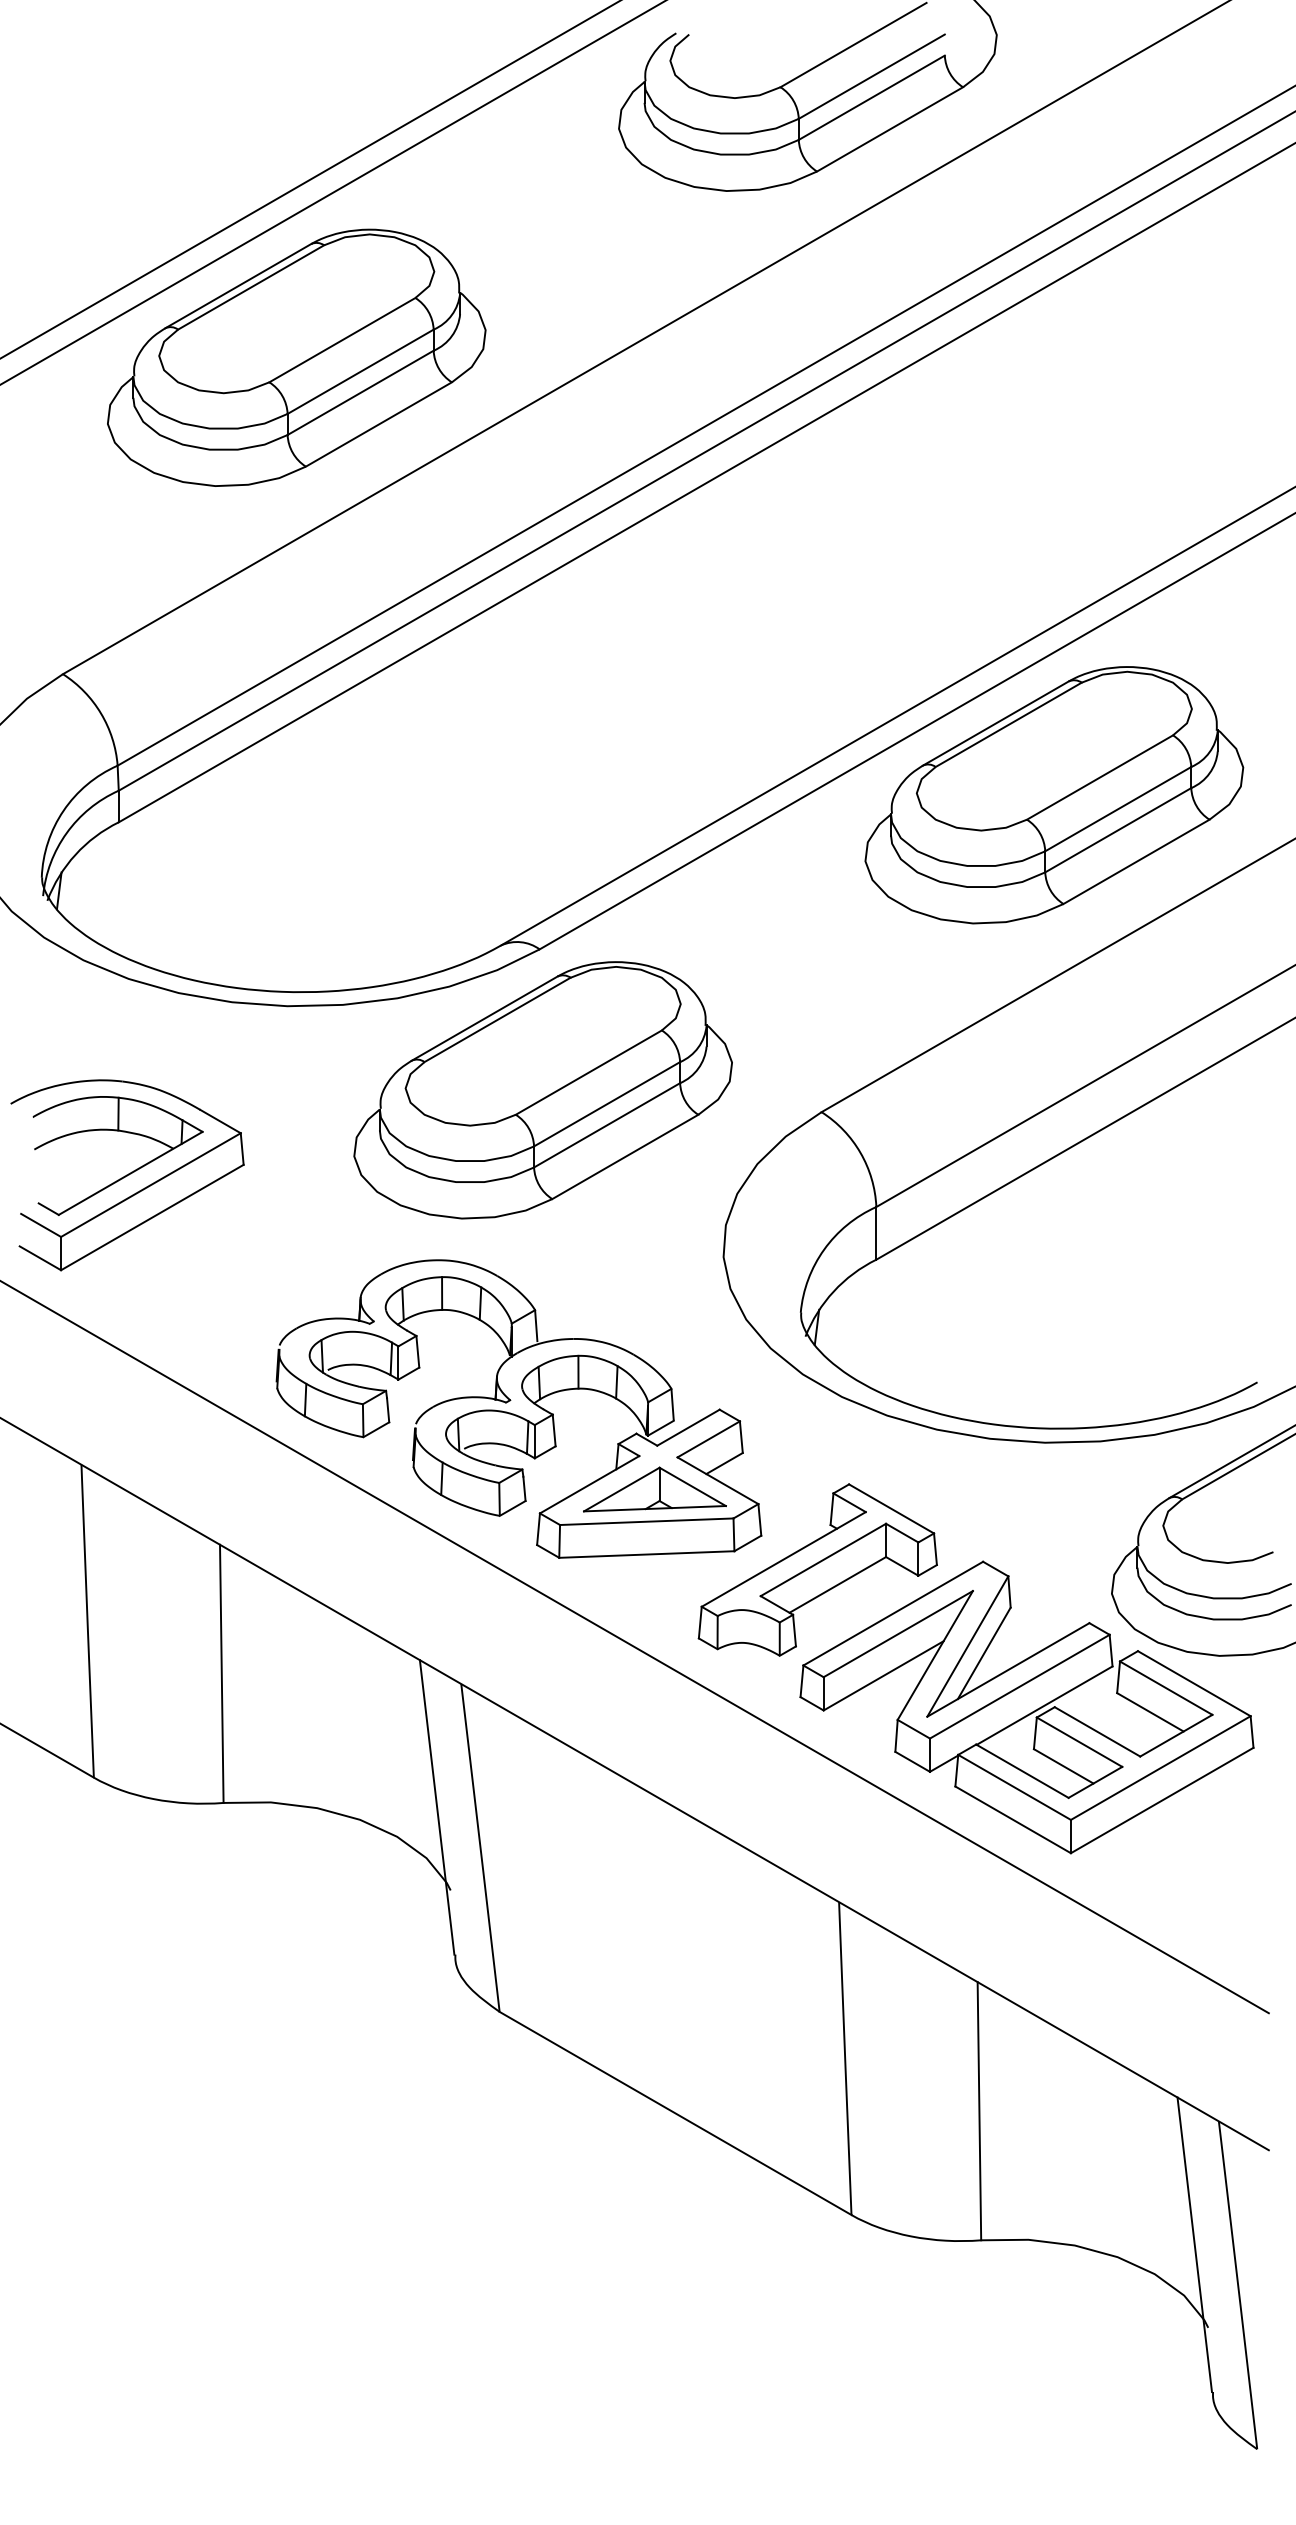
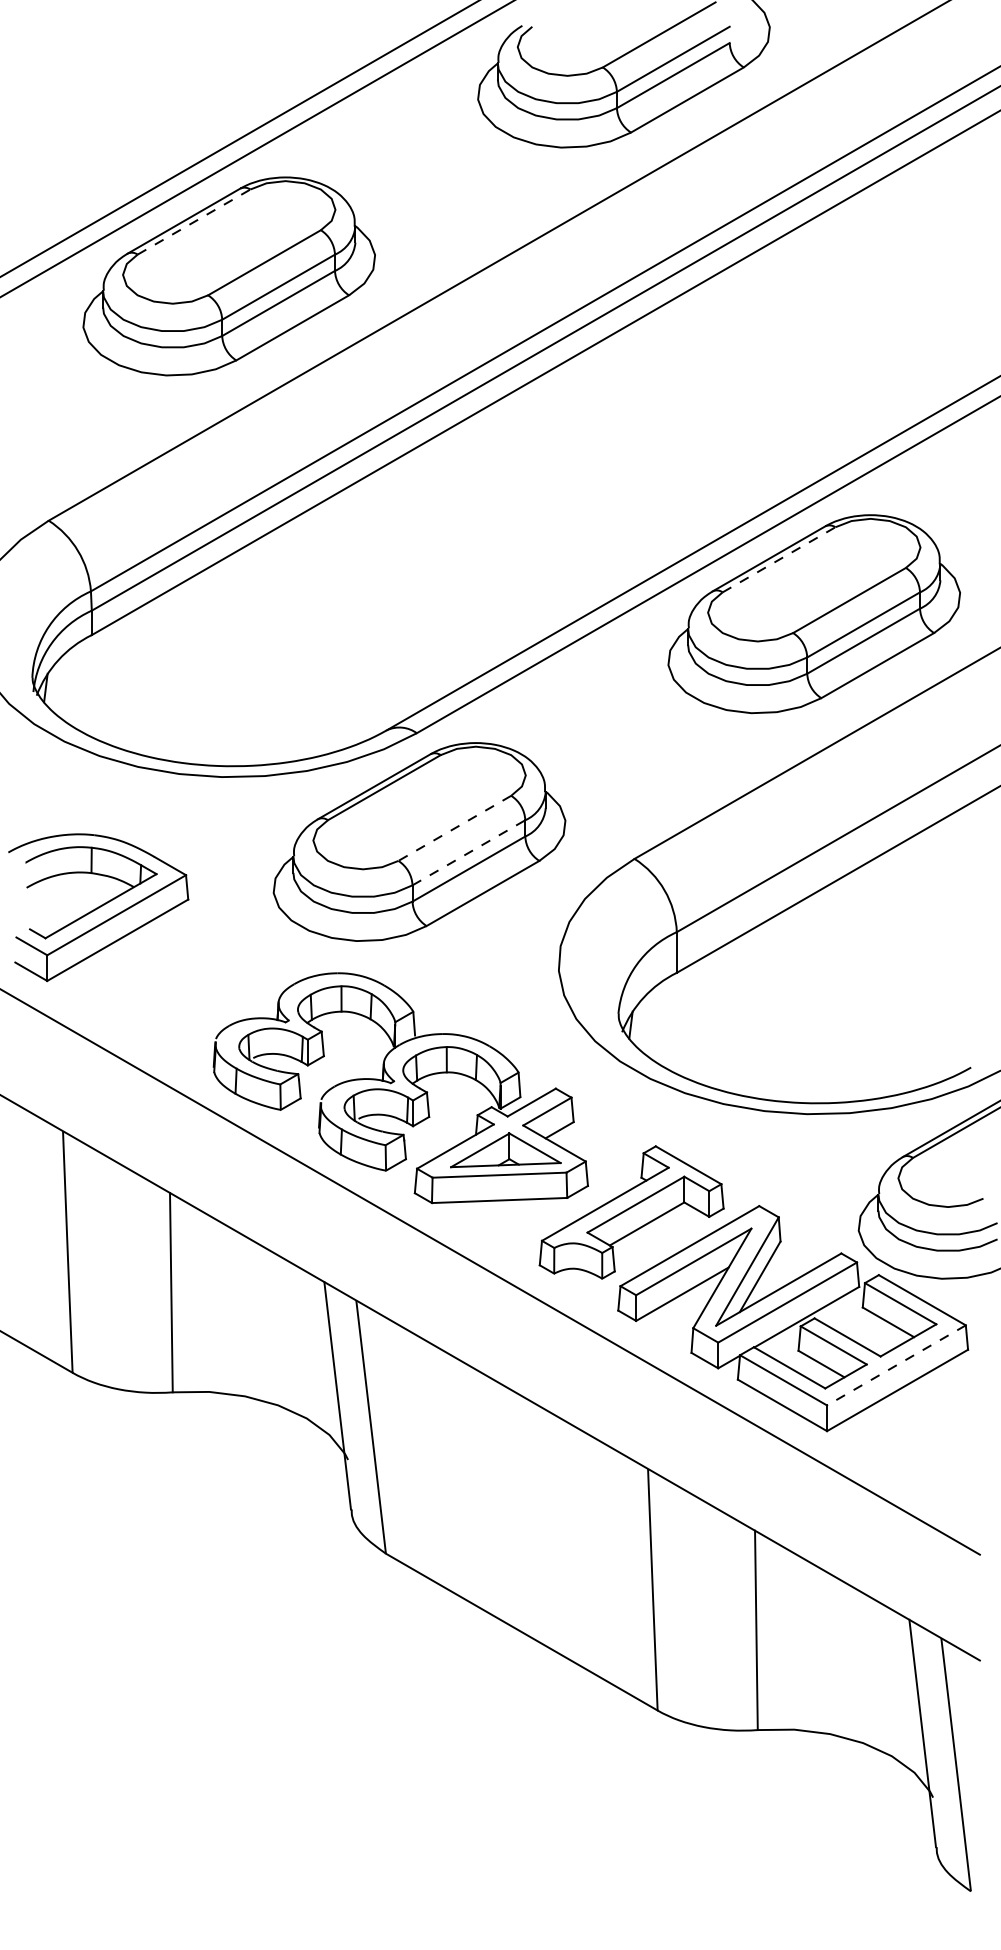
line: (251, 287) -> (194, 222), solid -> dashed
line: (1009, 724) -> (779, 559), solid -> dashed
line: (588, 1072) -> (454, 828), solid -> dashed
line: (607, 1103) -> (469, 852), solid -> dashed
line: (1160, 1768) -> (896, 1365), solid -> dashed

